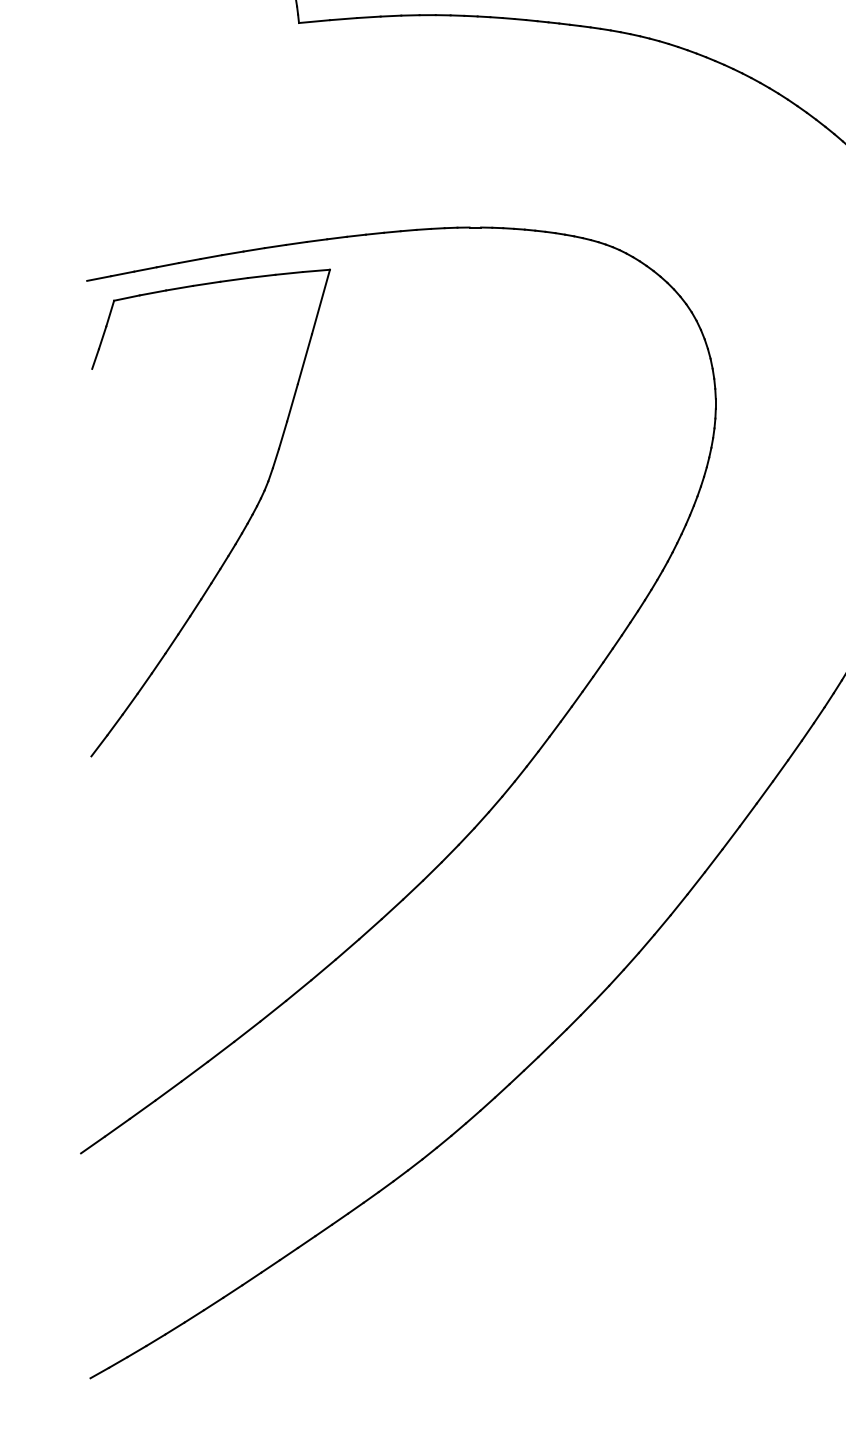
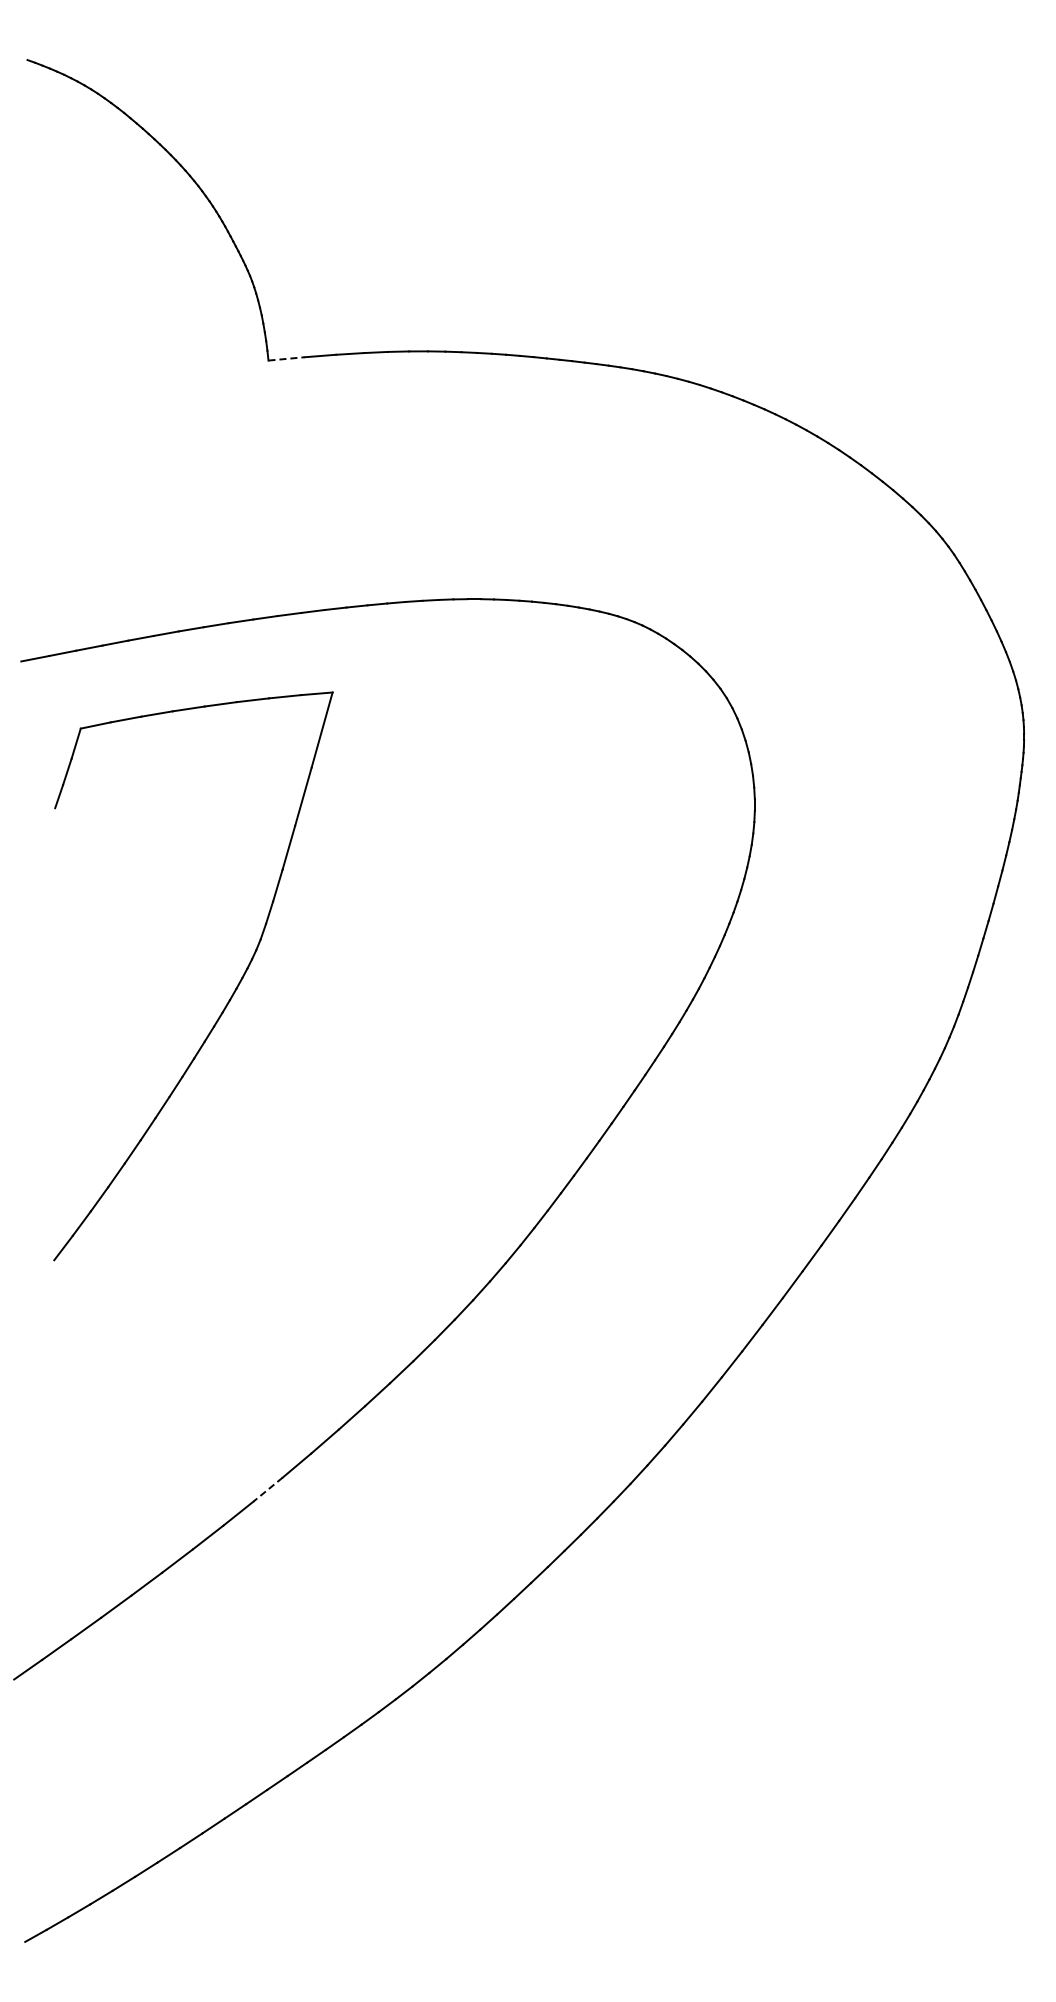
line: (315, 21) -> (287, 358), solid -> dashed
part: (241, 532) -> (229, 998), moved
line: (299, 990) -> (268, 1489), solid -> dashed

